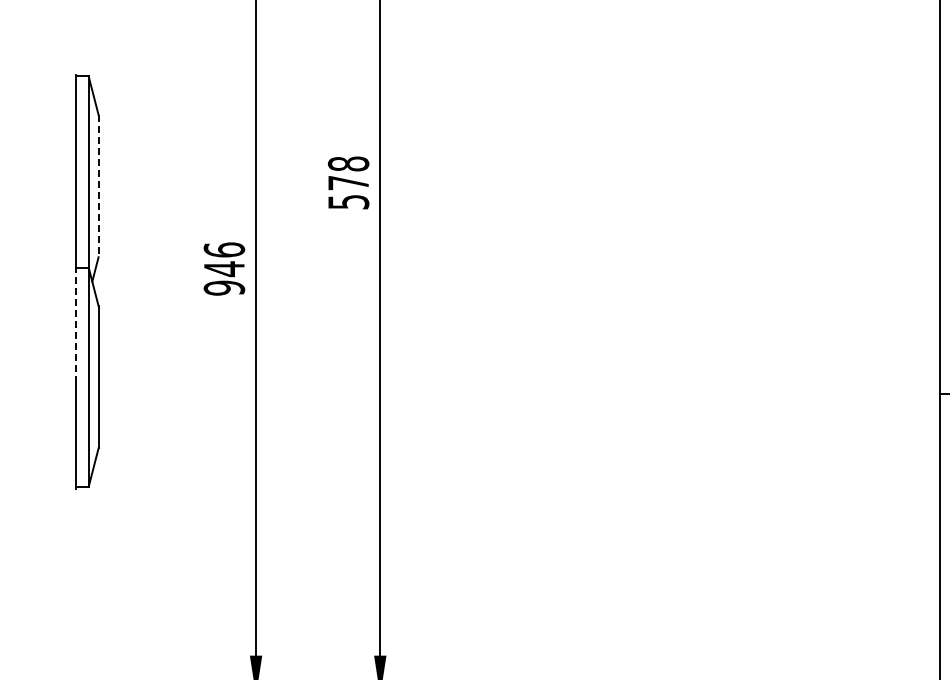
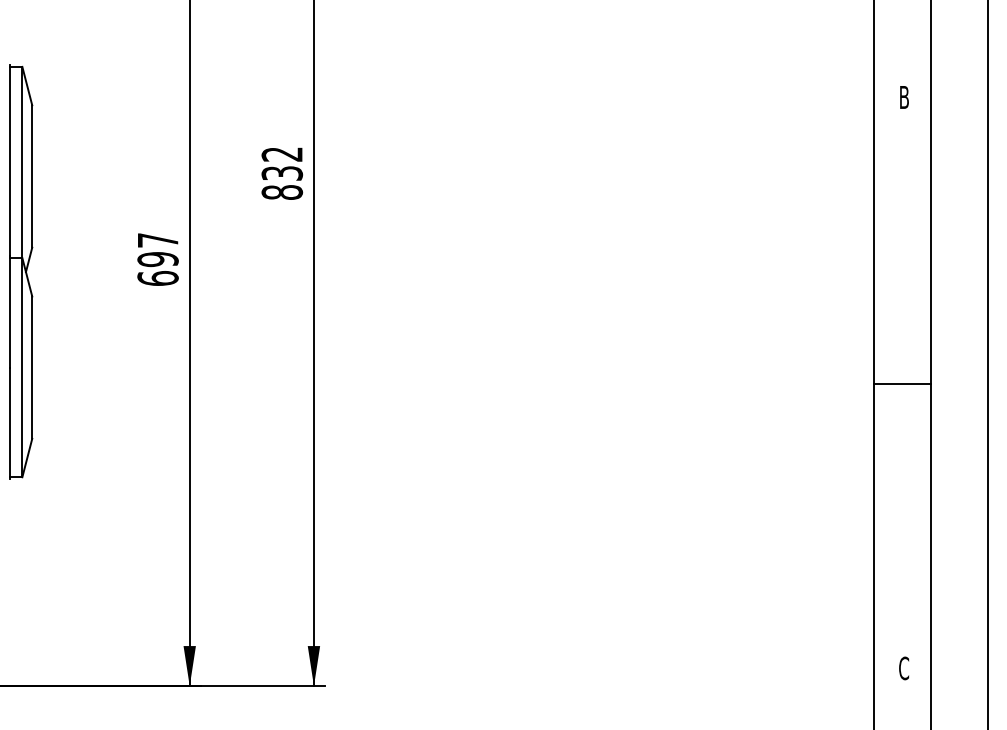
text: (348, 183) -> (282, 173), 578 -> 832
line: (98, 187) -> (32, 177), dashed -> solid
text: (223, 269) -> (157, 259), 946 -> 697
line: (75, 321) -> (9, 311), dashed -> solid

